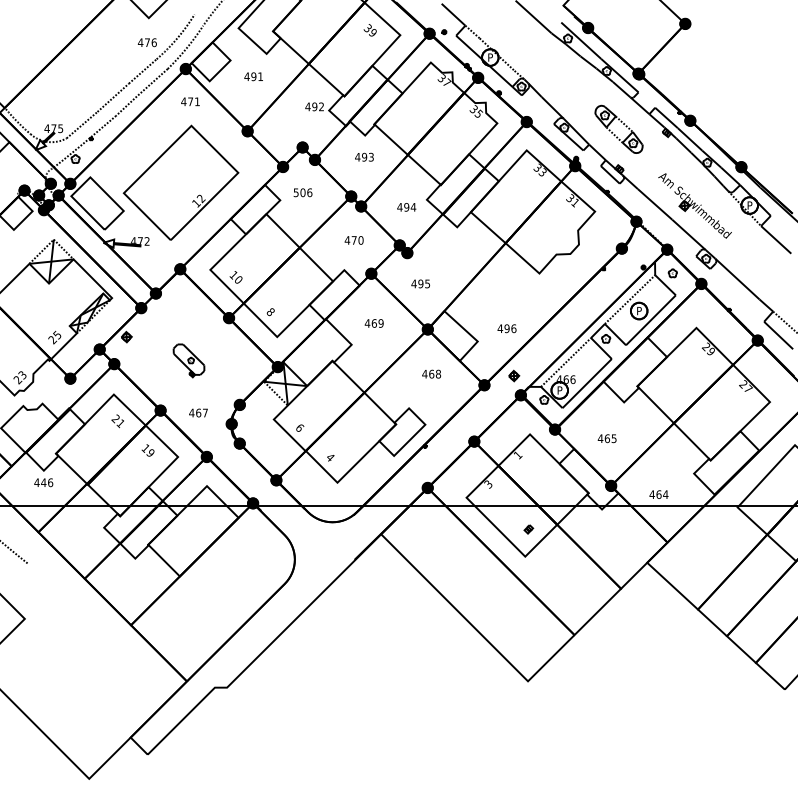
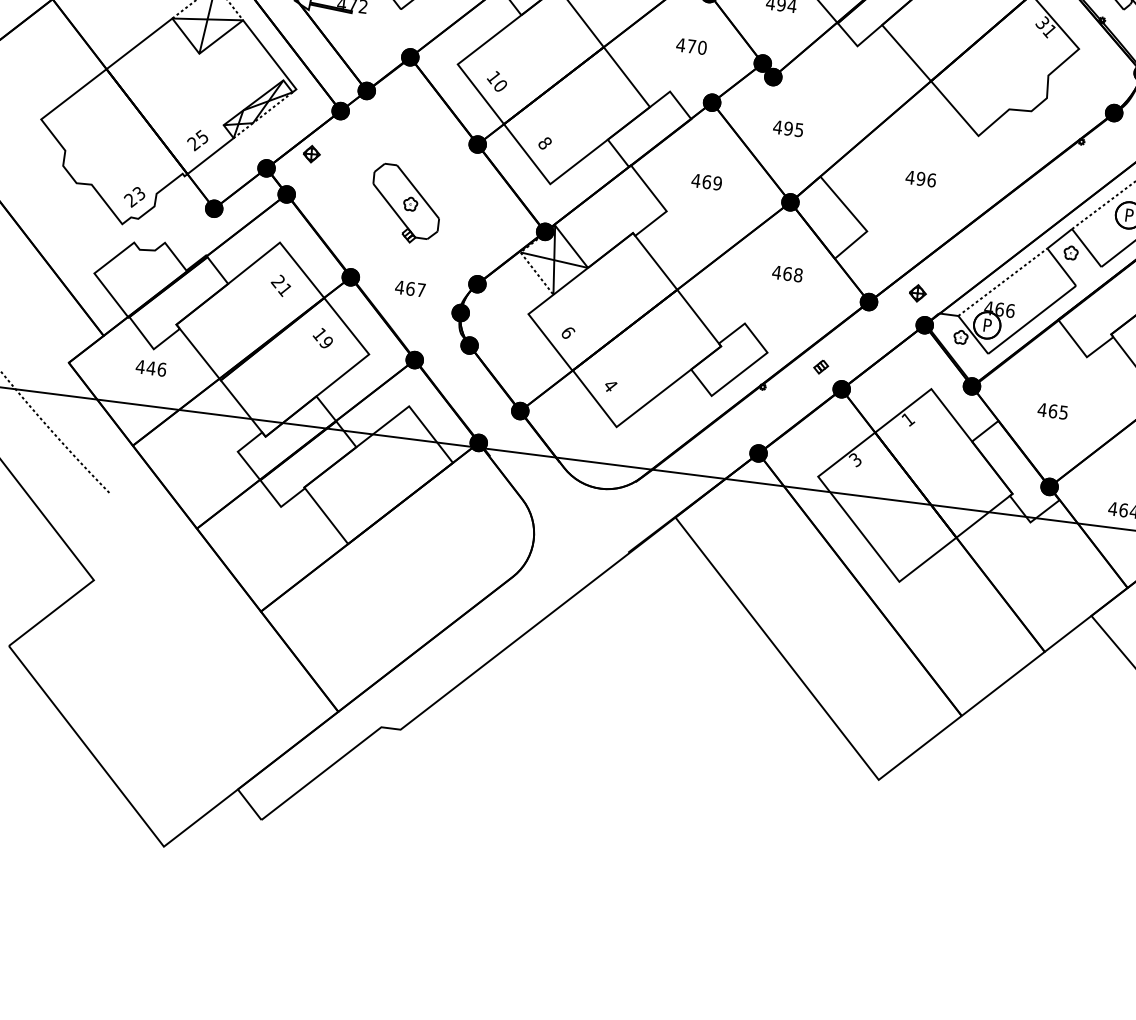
text: (506, 328) -> (920, 178), moved
part: (188, 360) -> (404, 203), size x1.43
part: (528, 529) -> (820, 367), moved

